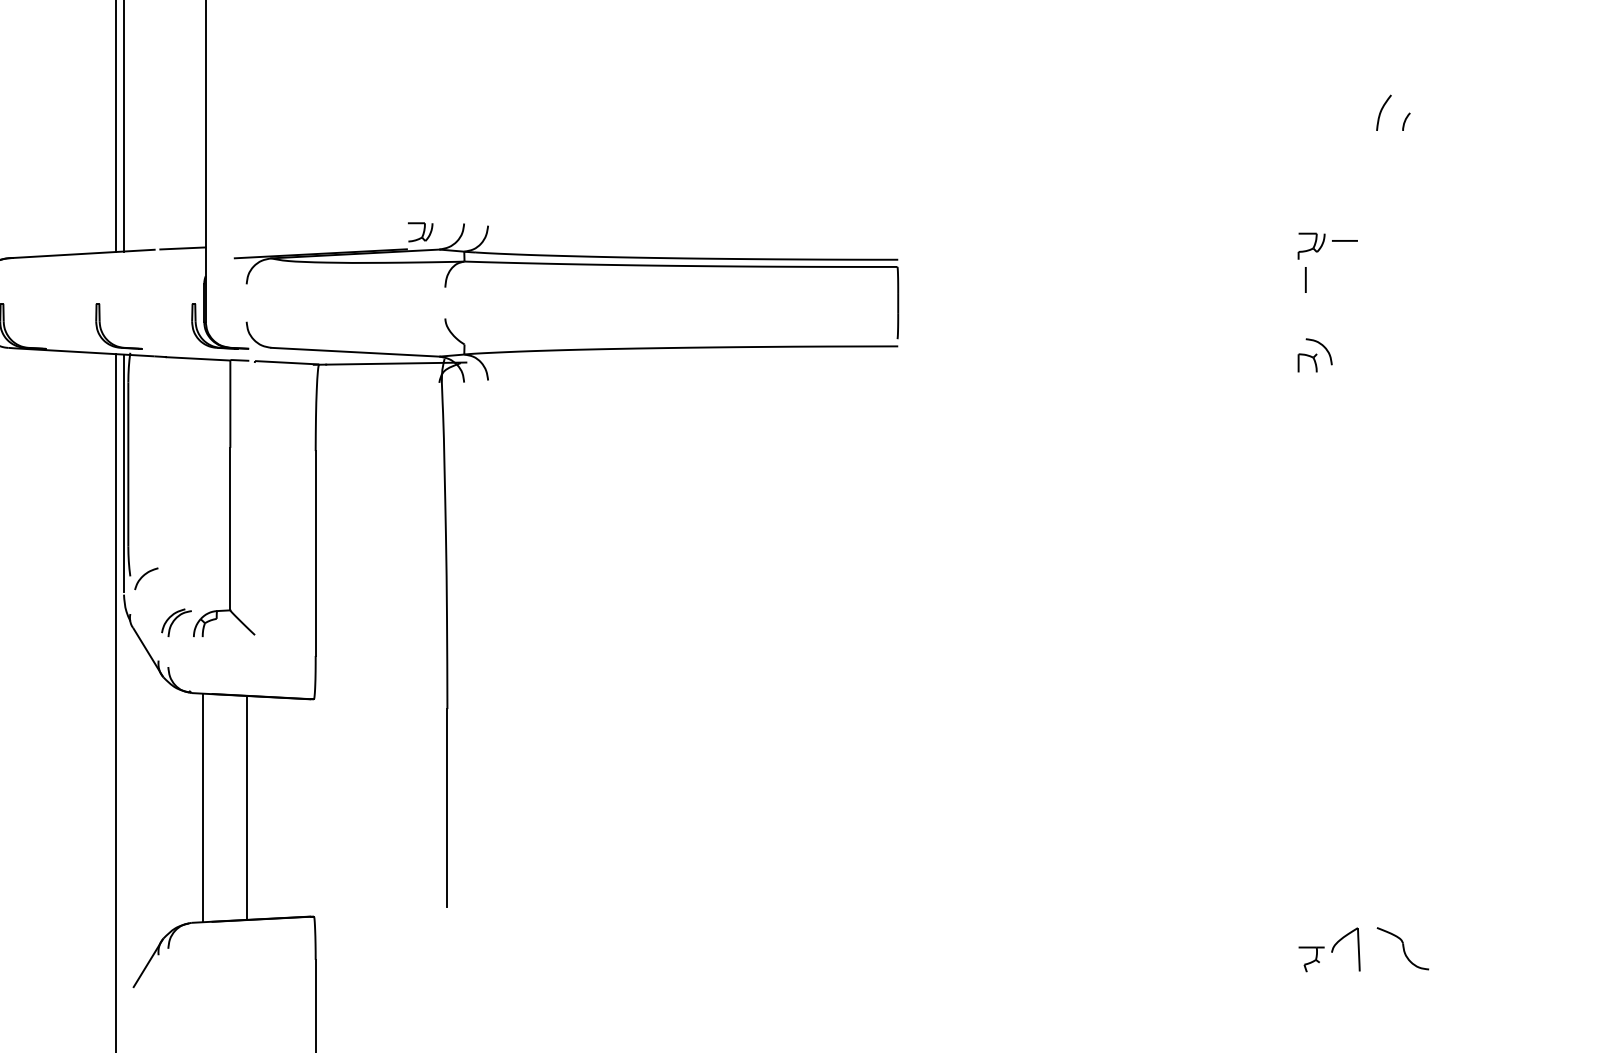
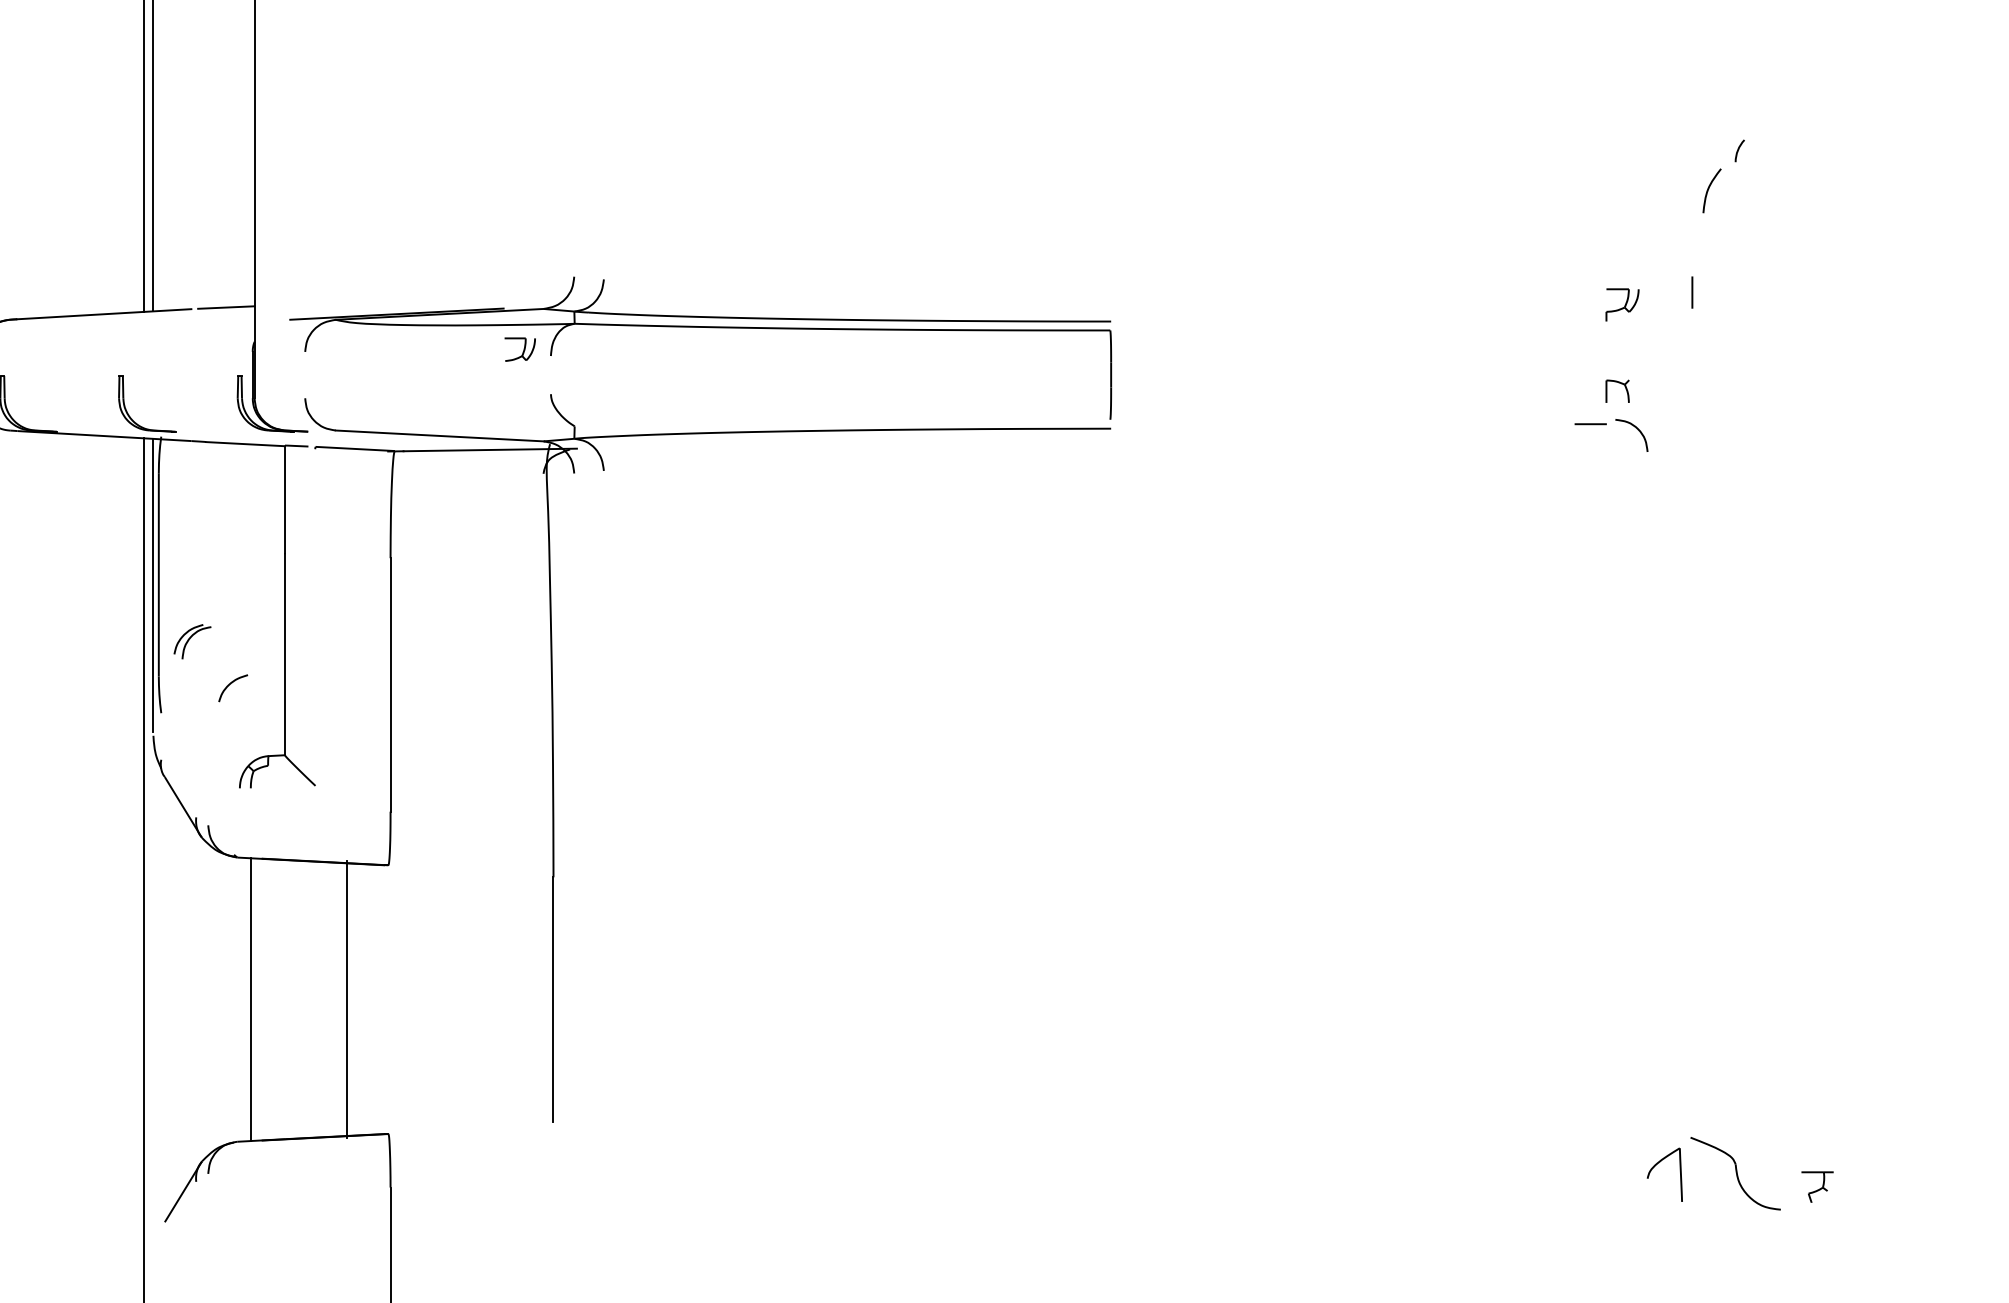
curve: (1381, 111) -> (1709, 189), moved
part: (419, 232) -> (519, 349), moved
line: (1344, 241) -> (1590, 424), moved
line: (1305, 279) -> (1692, 292), moved
part: (1308, 356) -> (1618, 383), moved
curve: (144, 575) -> (230, 684), moved
part: (176, 622) -> (192, 641), moved
line: (246, 807) -> (347, 999), moved
part: (1402, 948) -> (1735, 1173), size x1.4
part: (1311, 958) -> (1817, 1186), moved

